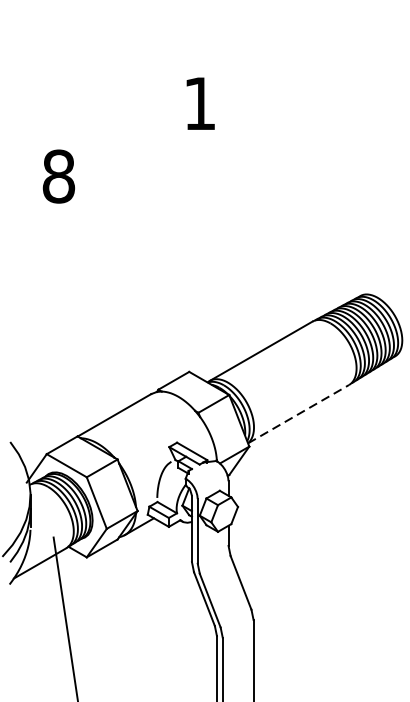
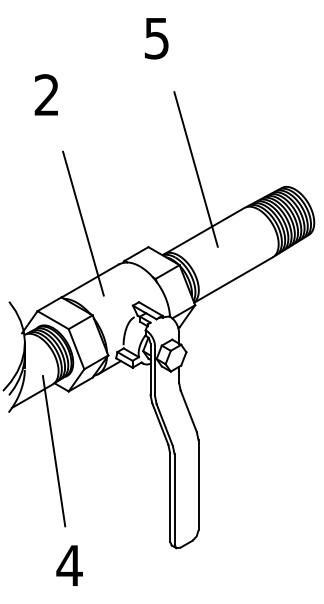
text: (199, 103) -> (156, 38), 1 -> 5
text: (58, 177) -> (46, 95), 8 -> 2
line: (249, 272) -> (195, 169), added
line: (105, 341) -> (83, 223), added
line: (298, 413) -> (233, 279), dashed -> solid

